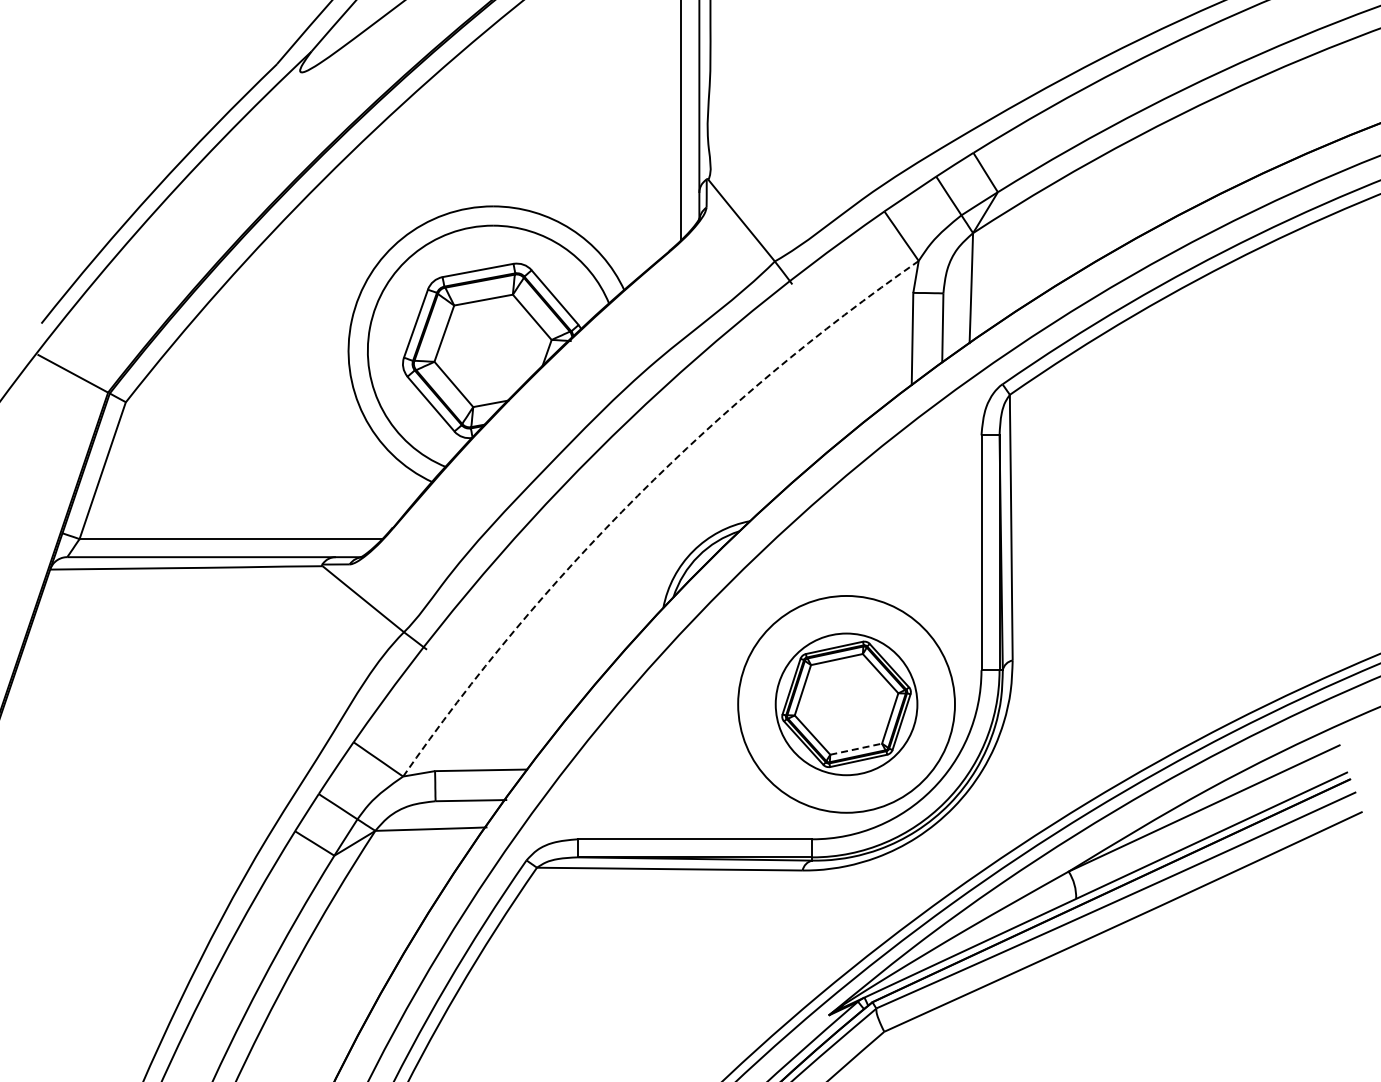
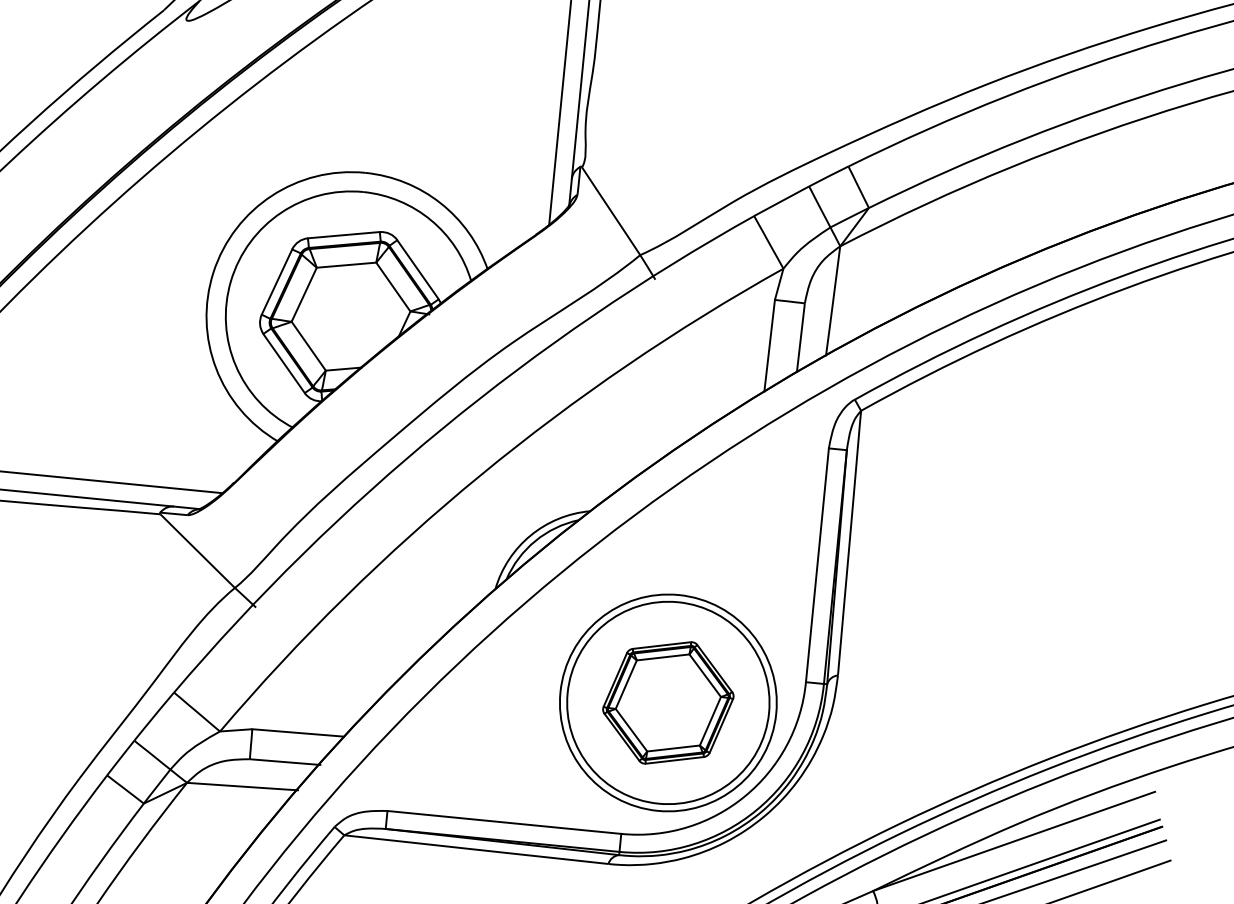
arc: (637, 495) -> (480, 474), dashed -> solid
circle: (846, 704) -> (668, 703), size x1.43
line: (856, 749) -> (673, 748), dashed -> solid

